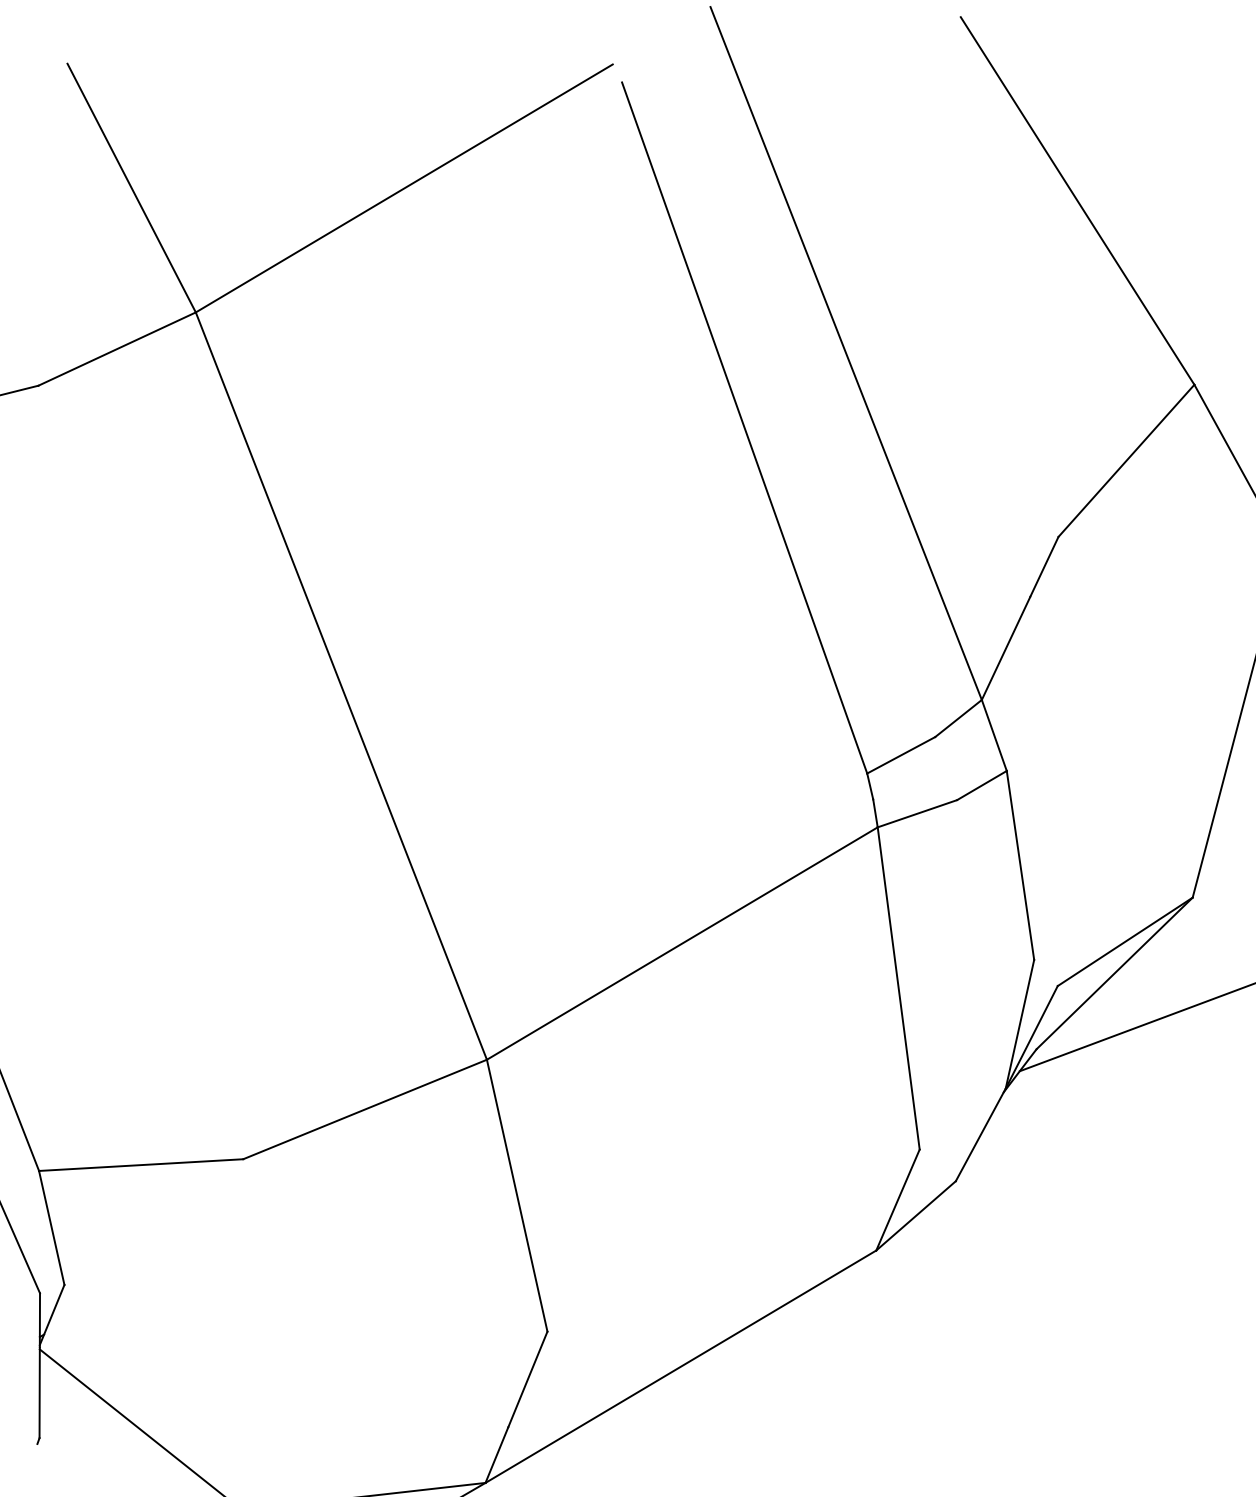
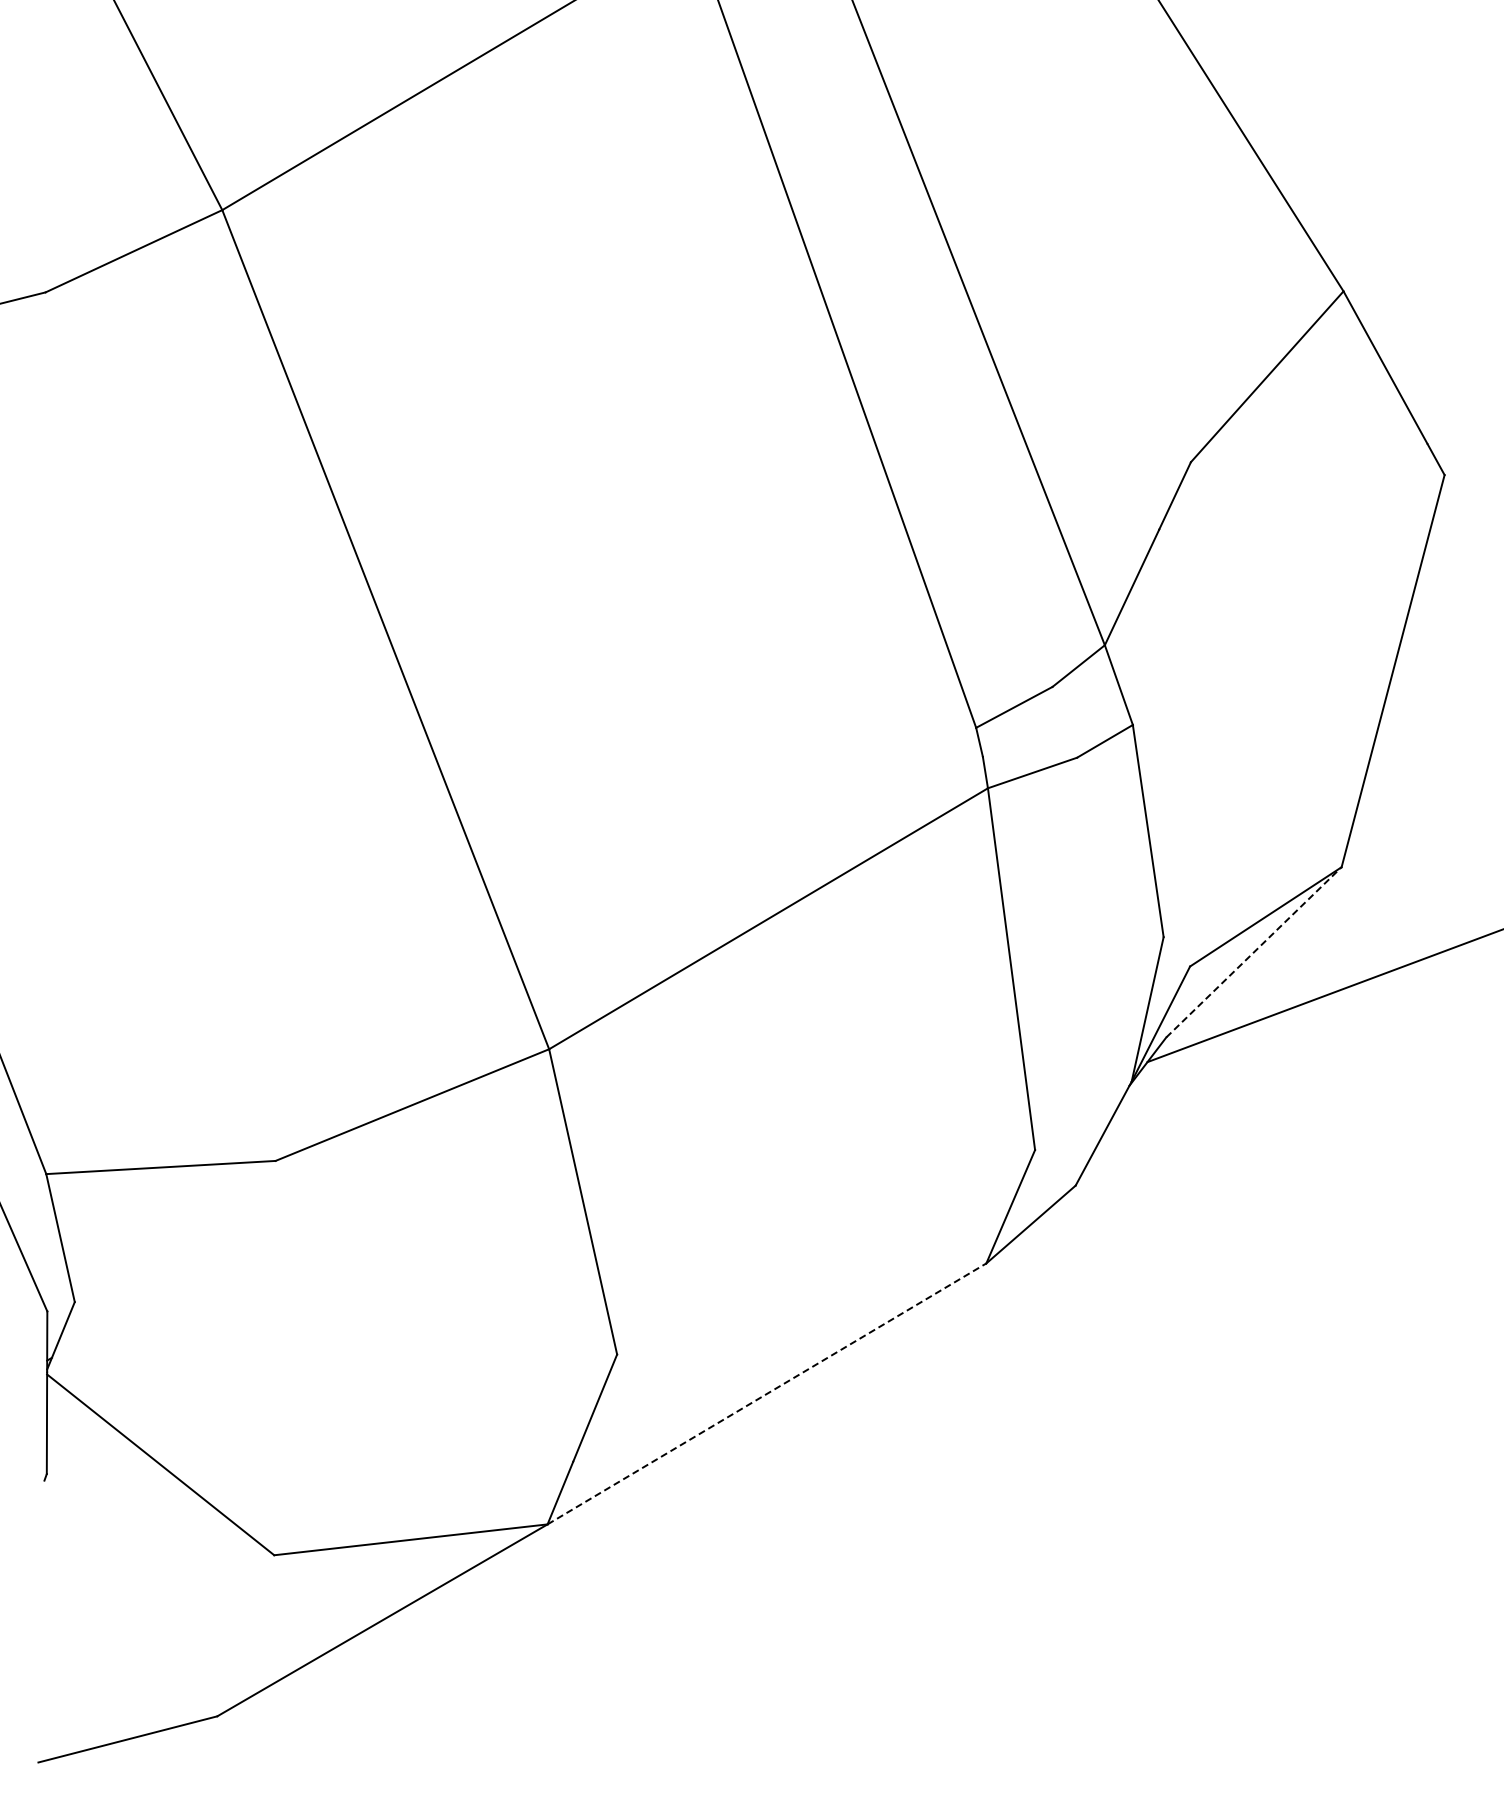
line: (1115, 972) -> (1254, 951), solid -> dashed
line: (681, 1366) -> (767, 1393), solid -> dashed

